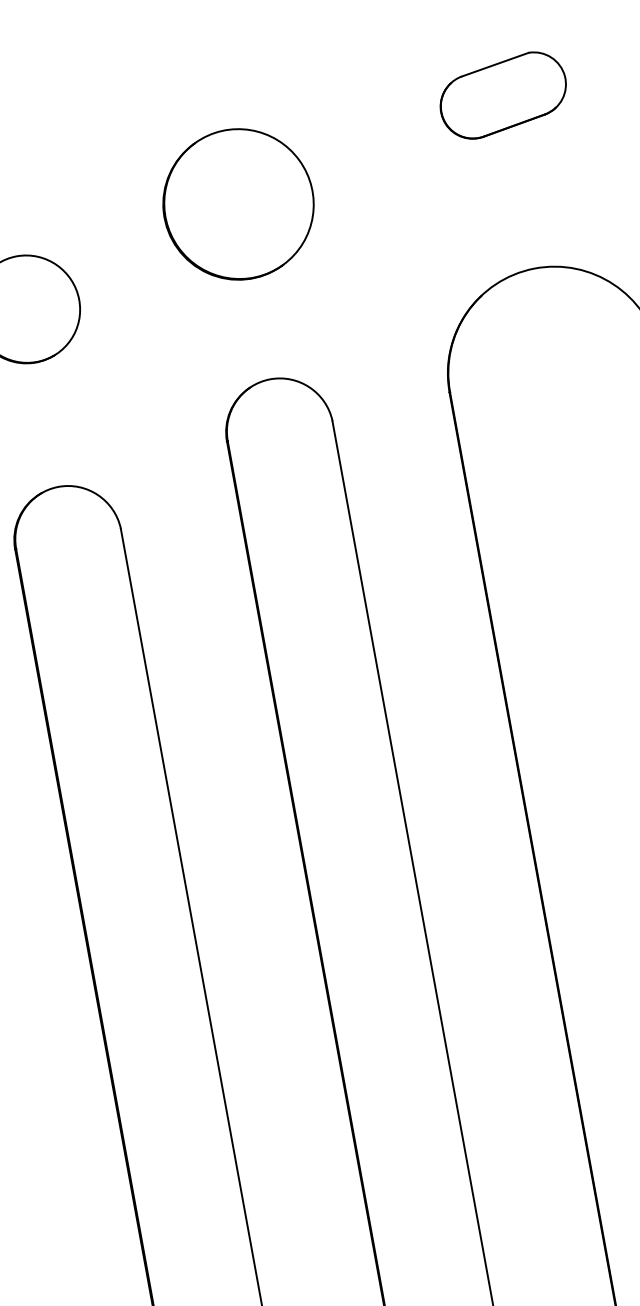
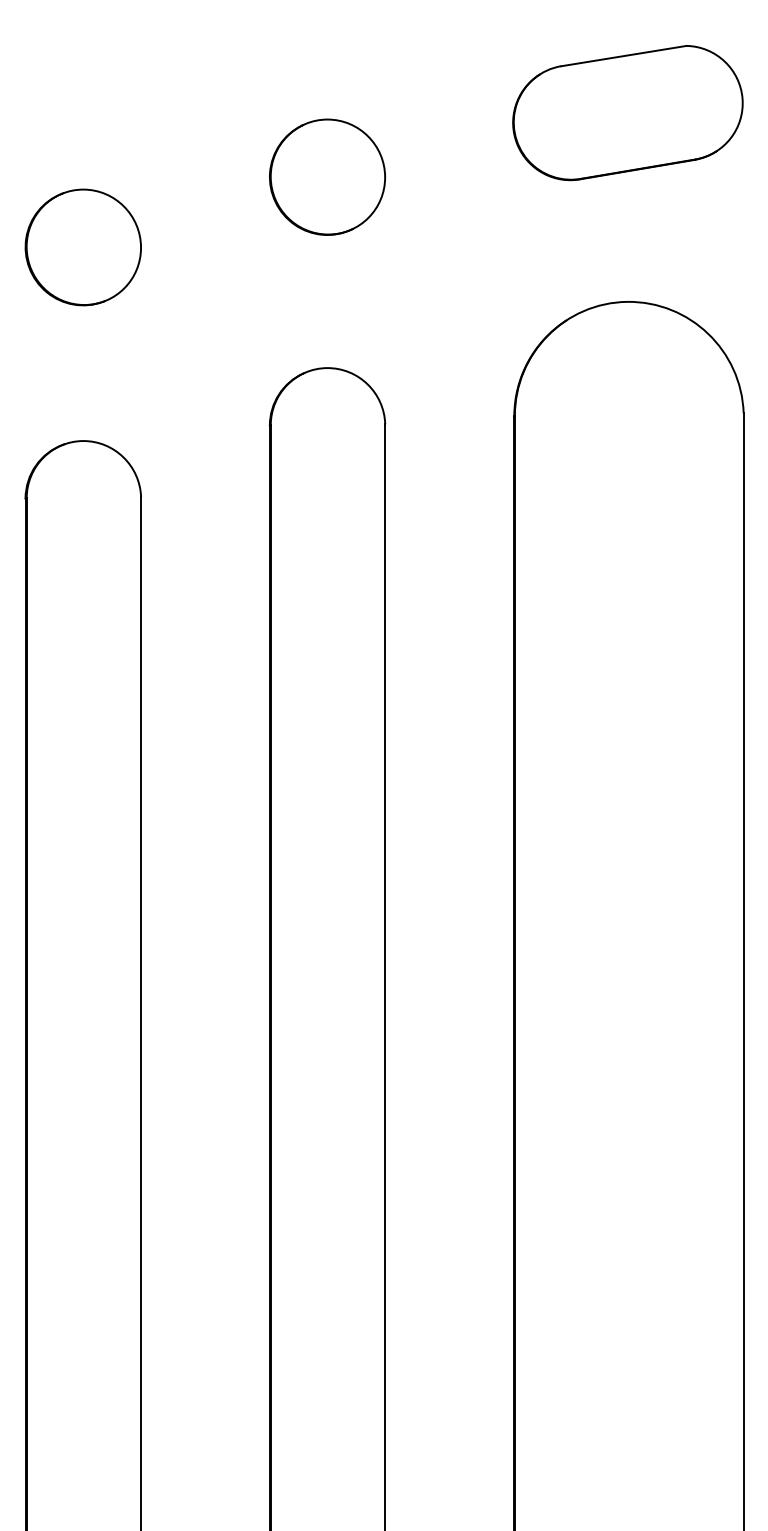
part: (502, 95) -> (627, 113), size x1.67
part: (238, 203) -> (327, 176), size x0.71

